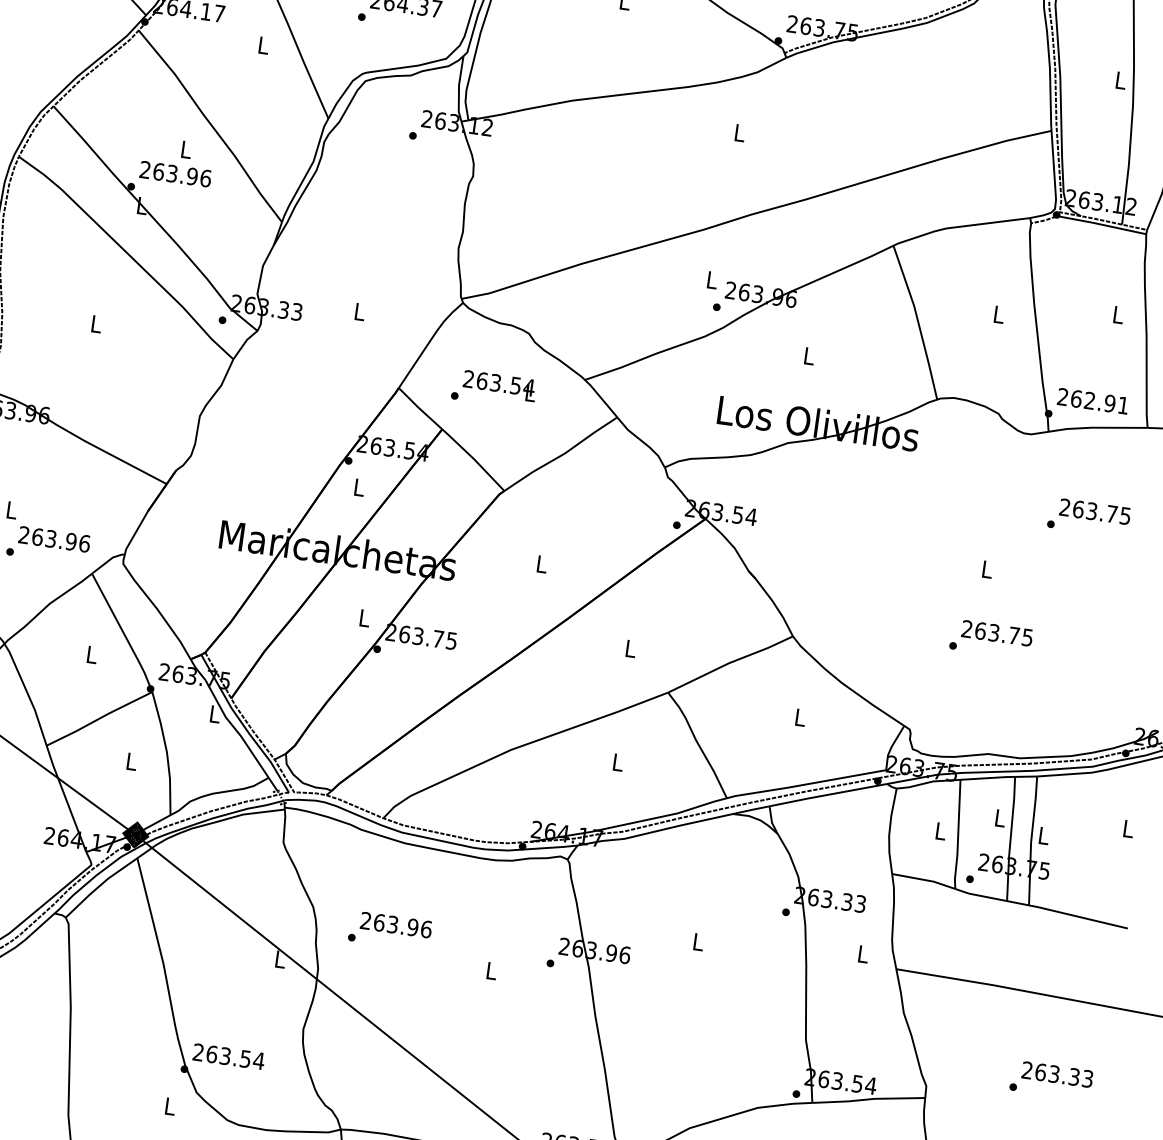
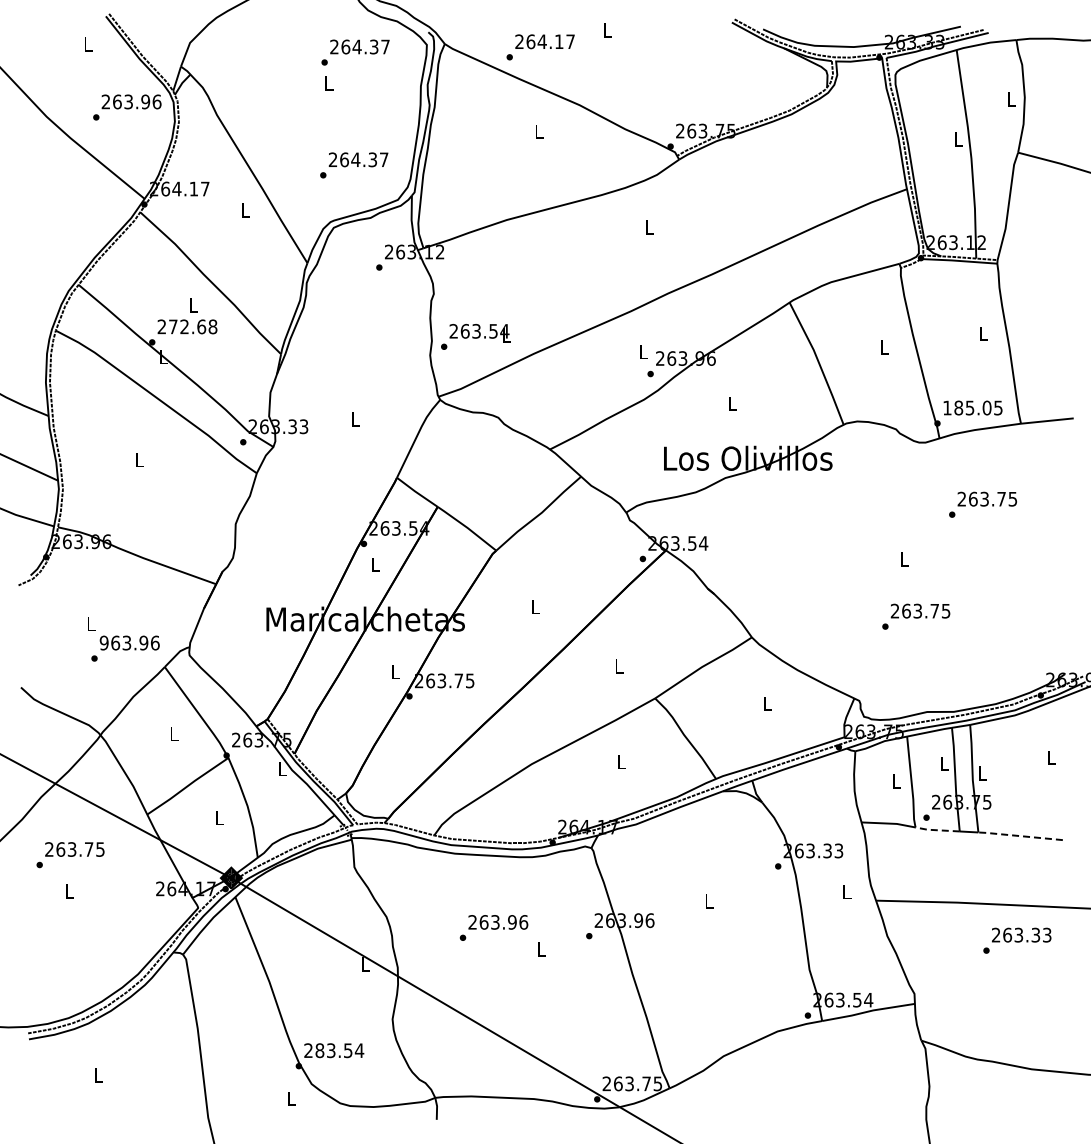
text: (182, 174) -> (193, 326), 263.96 -> 272.68
text: (493, 388) -> (475, 336), moved
text: (1092, 400) -> (972, 407), 262.91 -> 185.05
text: (23, 534) -> (103, 642), 263.96 -> 963.96
line: (979, 896) -> (936, 830), solid -> dashed
line: (1077, 917) -> (1019, 836), solid -> dashed
text: (389, 930) -> (493, 927), moved
text: (211, 1054) -> (319, 1050), 263.54 -> 283.54
text: (1051, 1080) -> (1017, 940), moved

